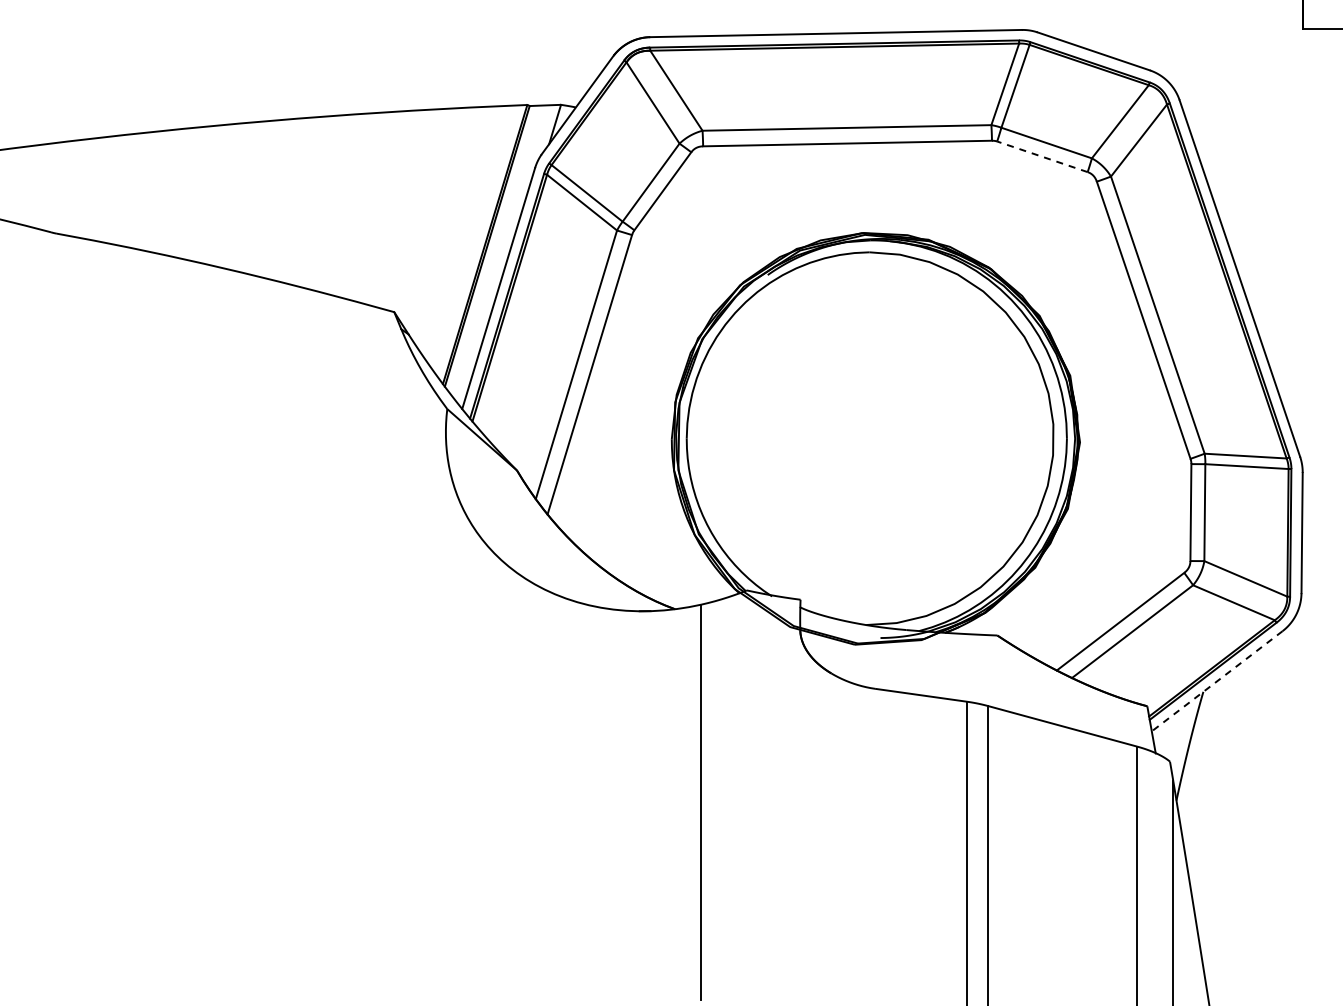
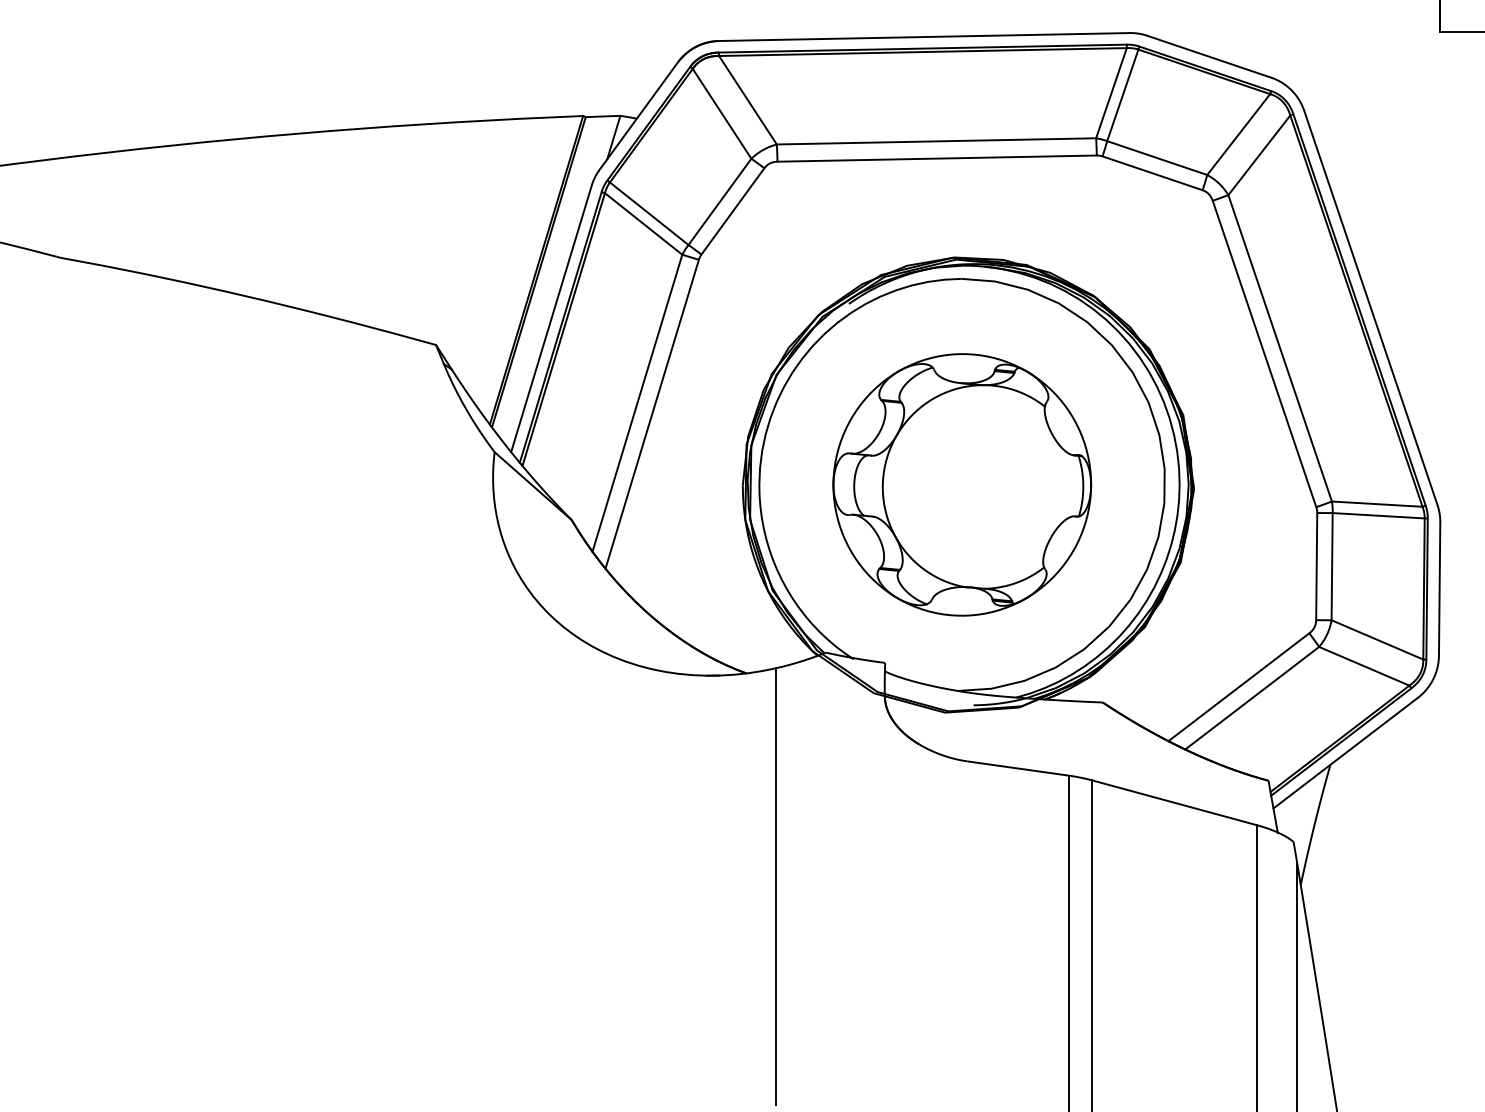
line: (1042, 156) -> (1152, 172), dashed -> solid
part: (869, 438) -> (961, 484), added
line: (1216, 681) -> (1344, 753), dashed -> solid

